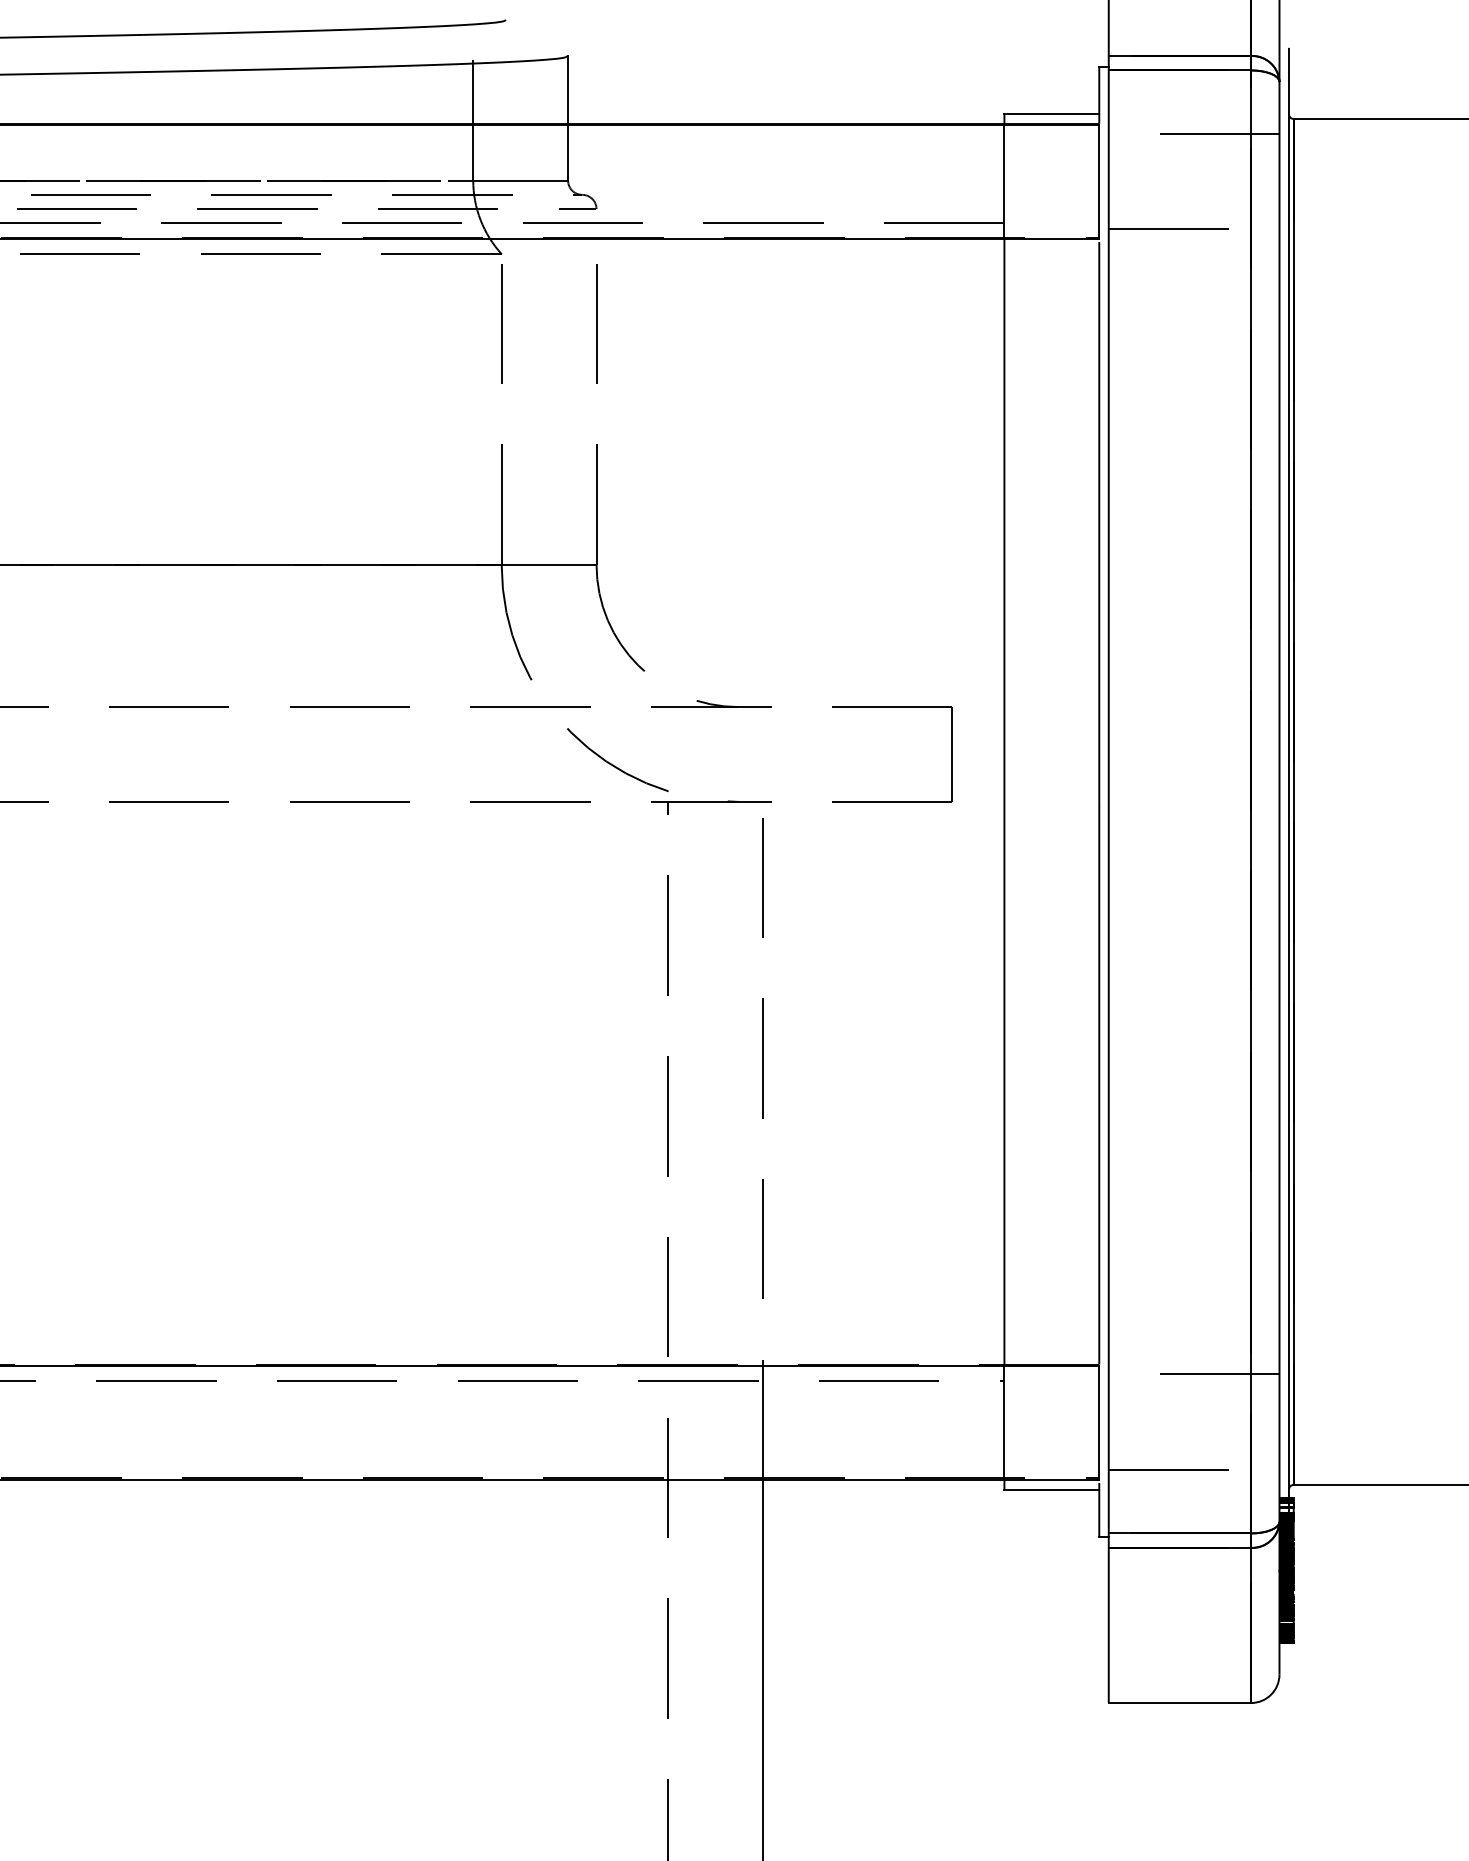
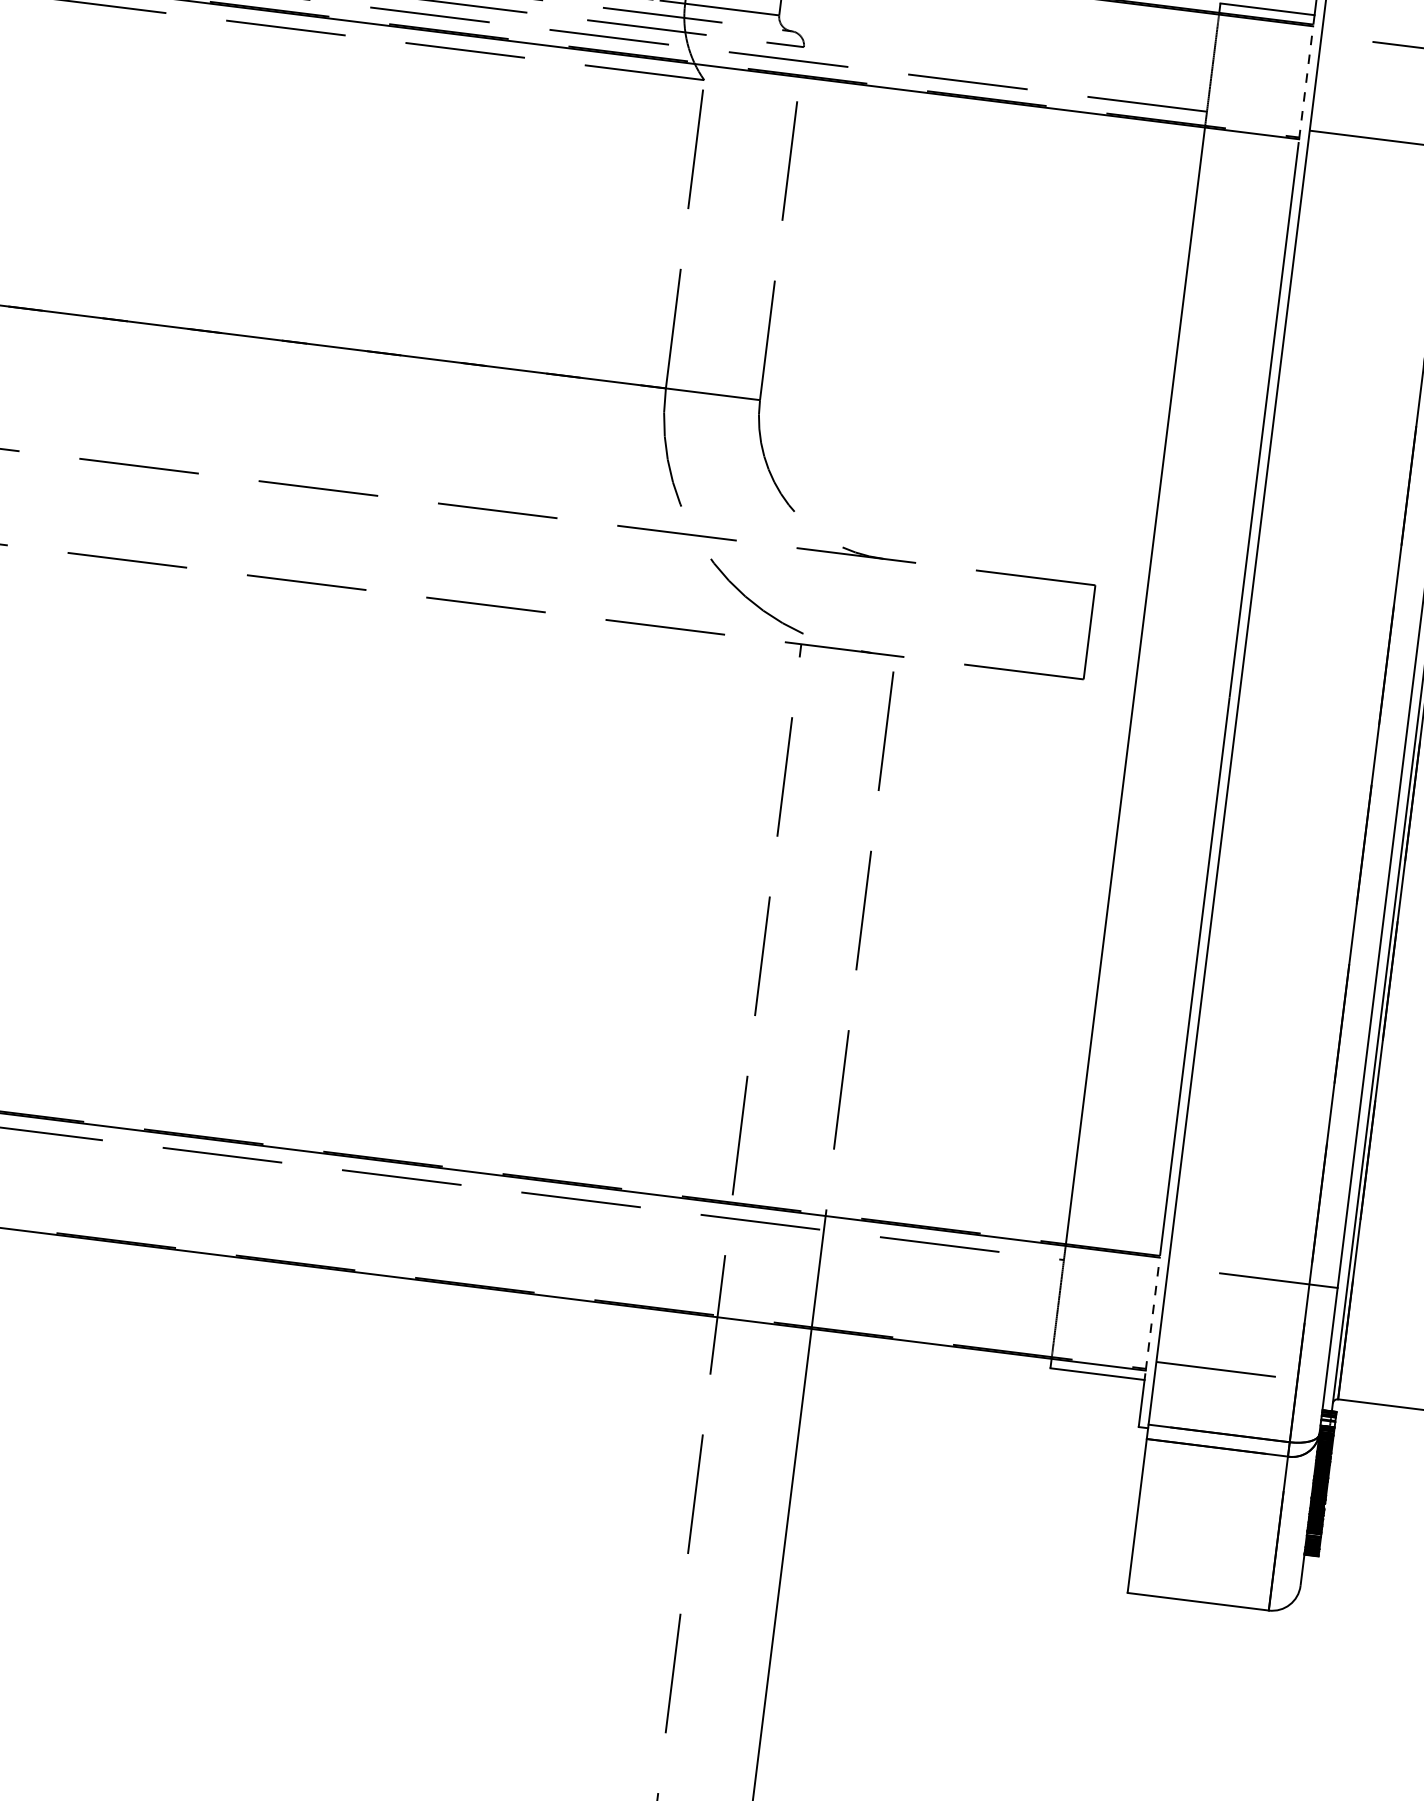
line: (1099, 182) -> (1306, 82), solid -> dashed
line: (1099, 1423) -> (1152, 1314), solid -> dashed

